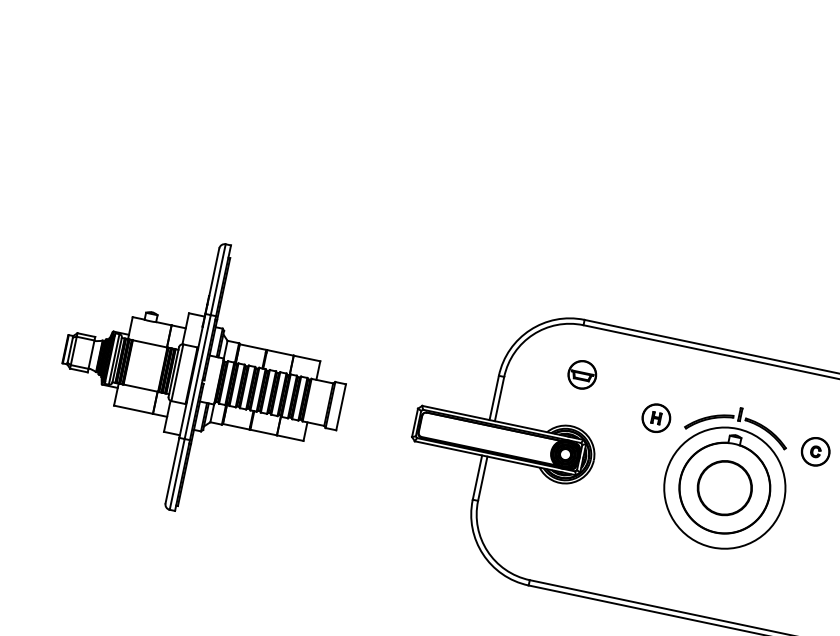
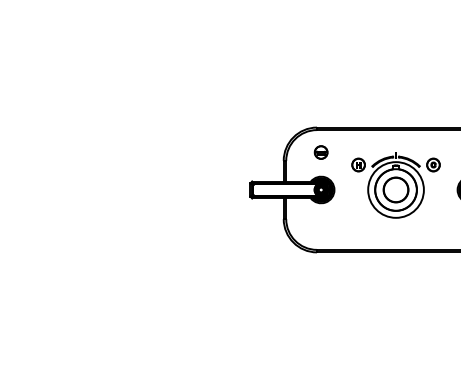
part: (202, 376) -> (150, 189), removed

